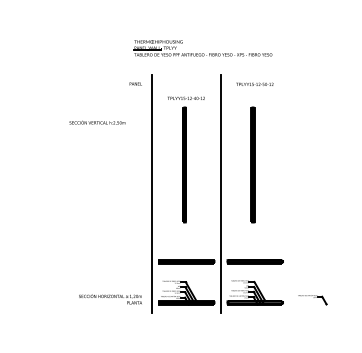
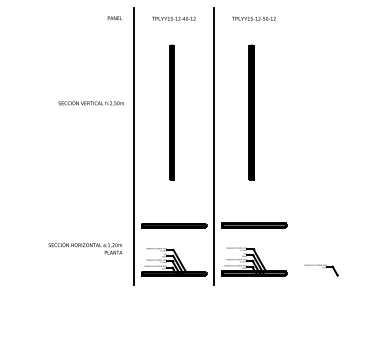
text: (186, 97) -> (174, 17), moved
text: (97, 122) -> (91, 102), moved
text: (110, 299) -> (85, 248), moved

